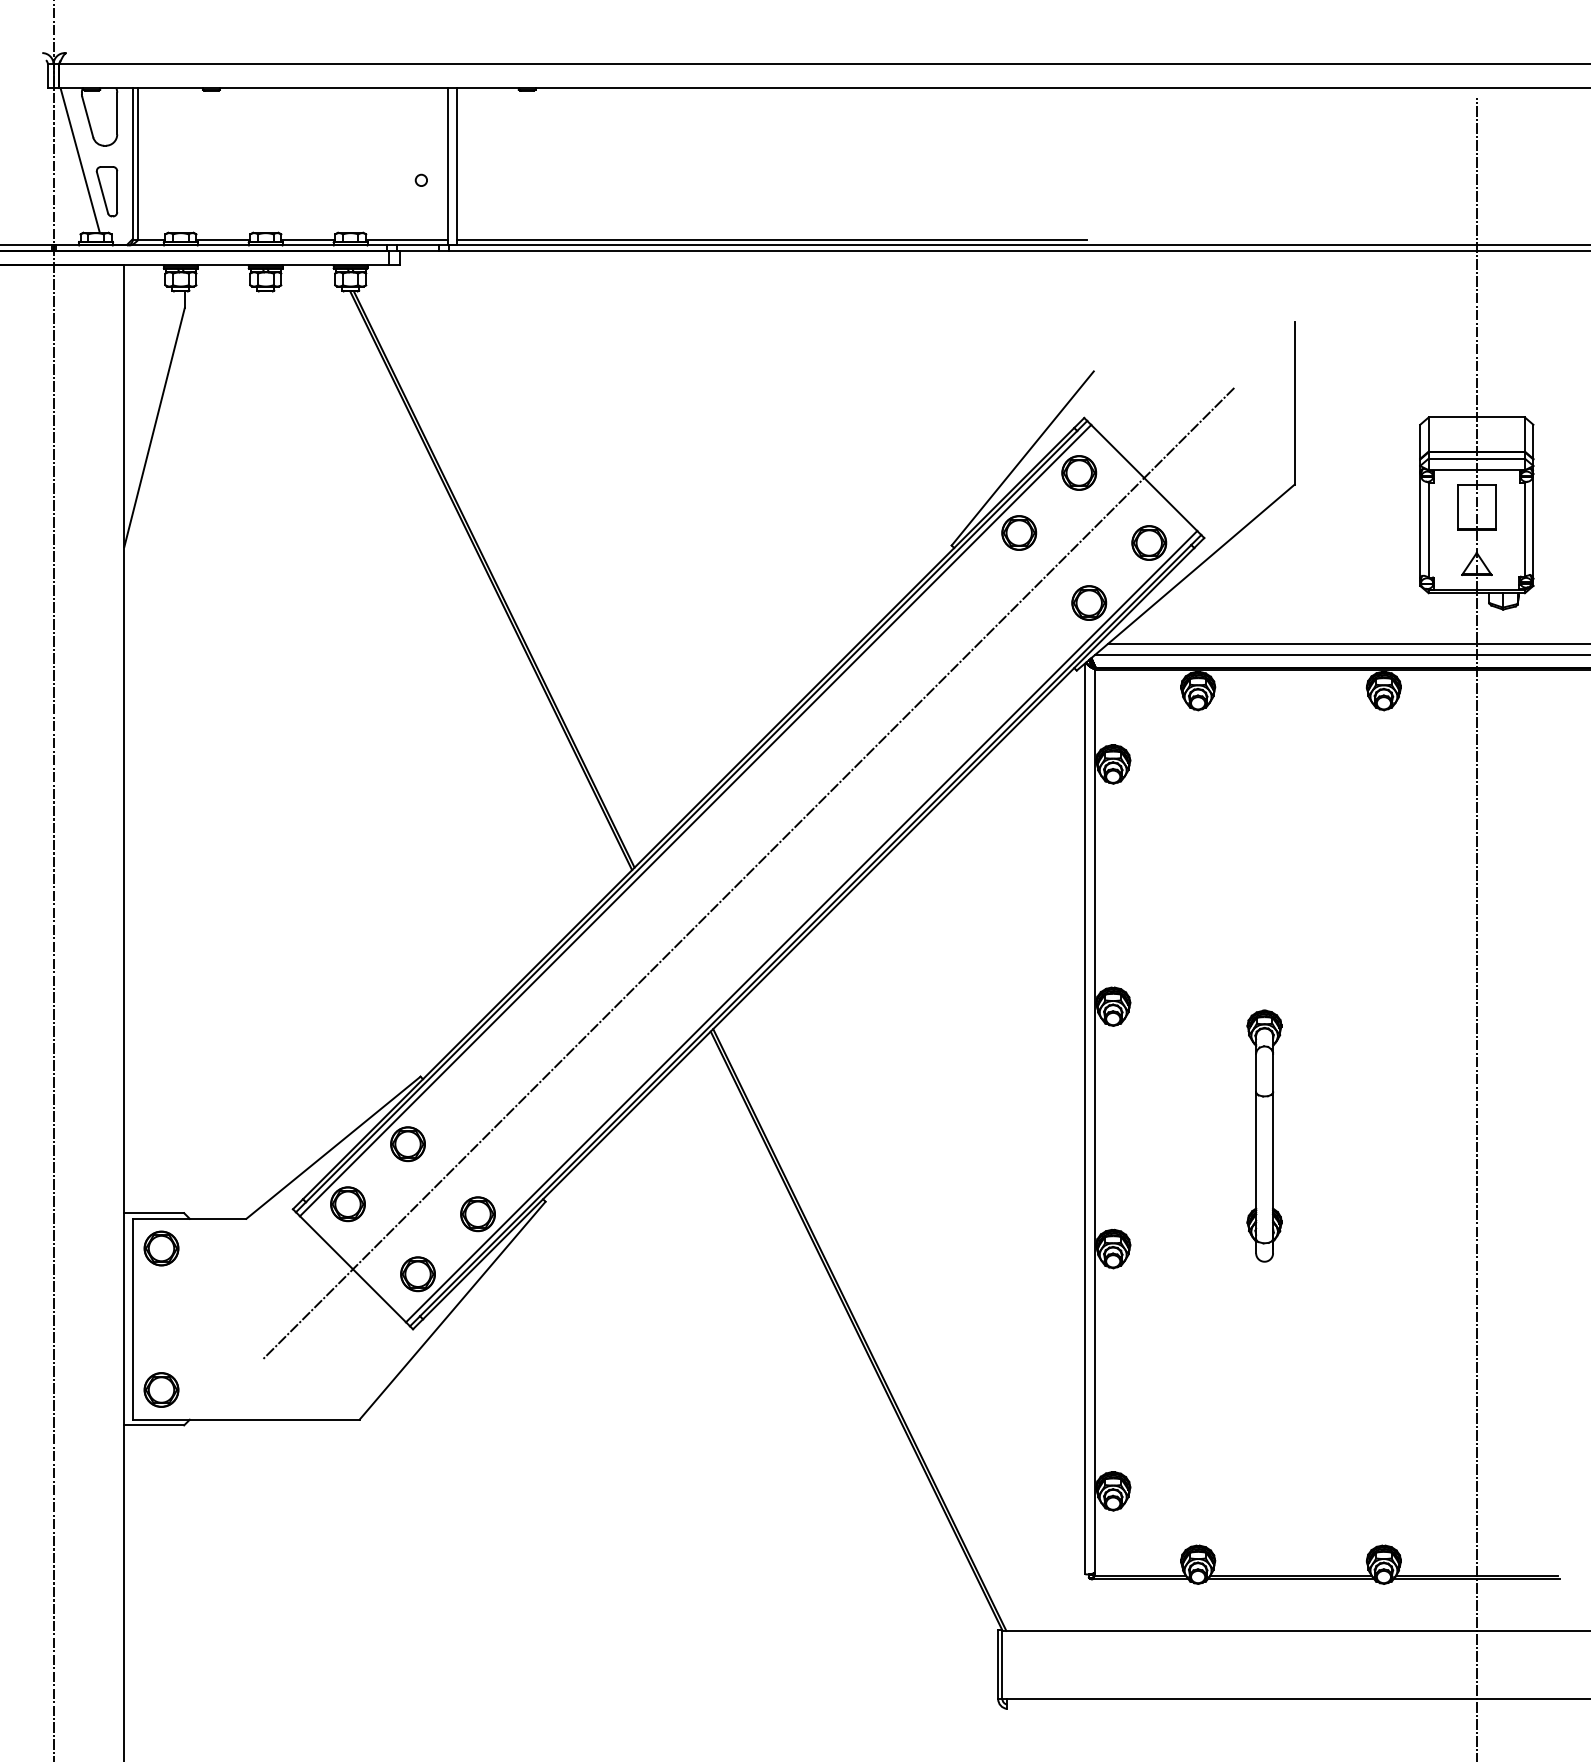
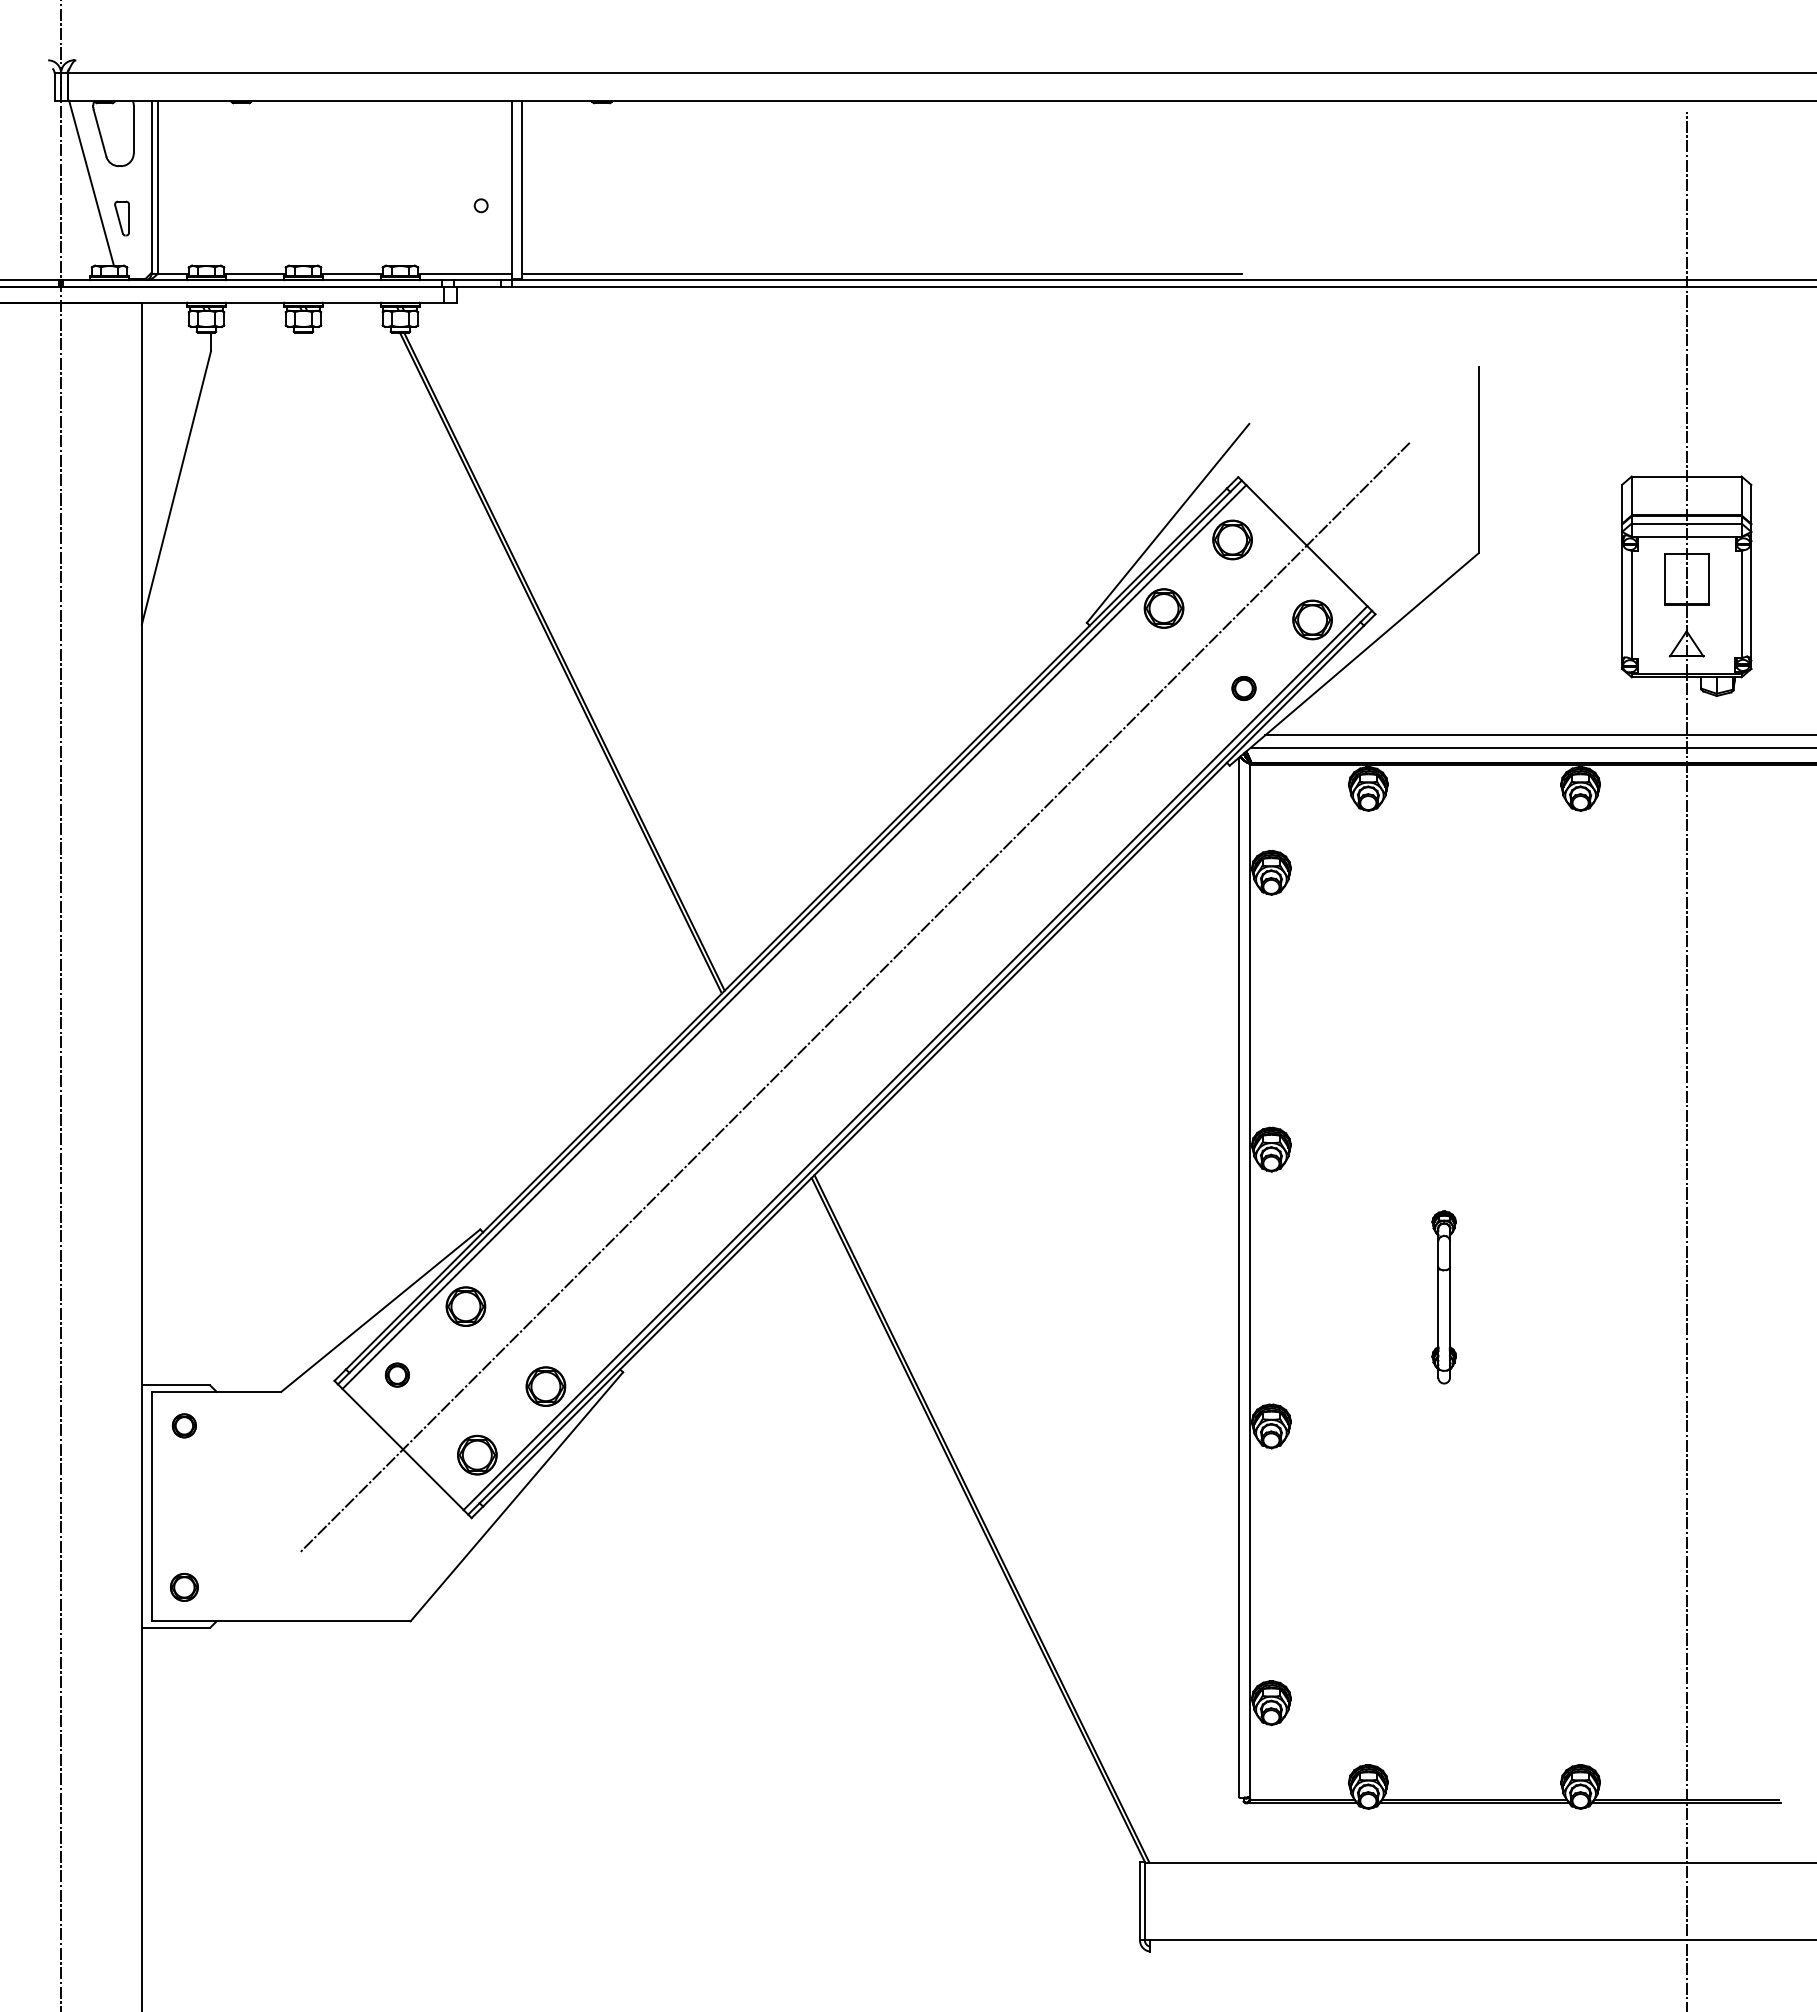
part: (106, 191) -> (121, 218), size x0.6
part: (1088, 603) -> (1243, 688), size x0.6
part: (1263, 1136) -> (1443, 1297), size x0.6
part: (348, 1203) -> (397, 1374), size x0.6
part: (161, 1248) -> (184, 1425), size x0.6
part: (161, 1390) -> (184, 1587), size x0.7

